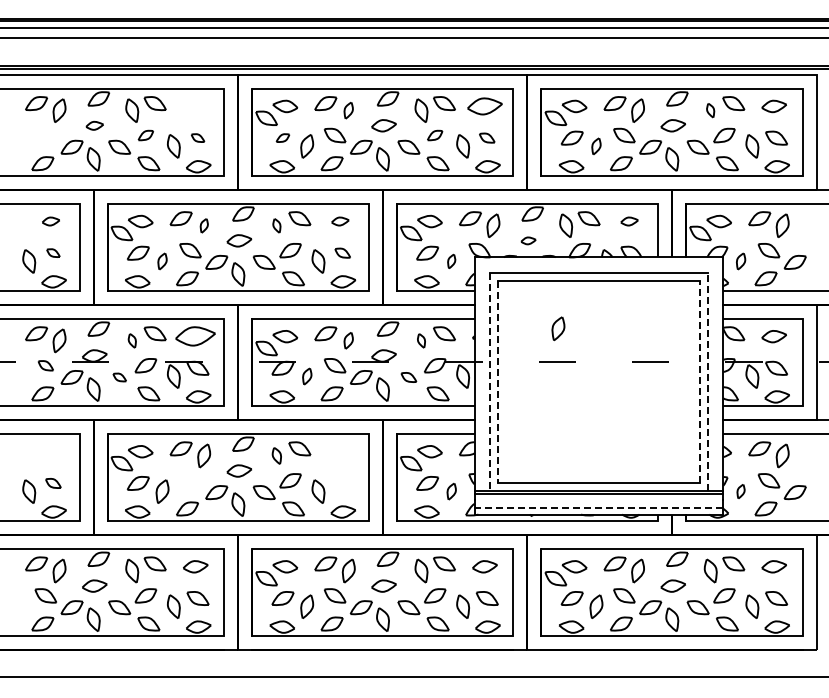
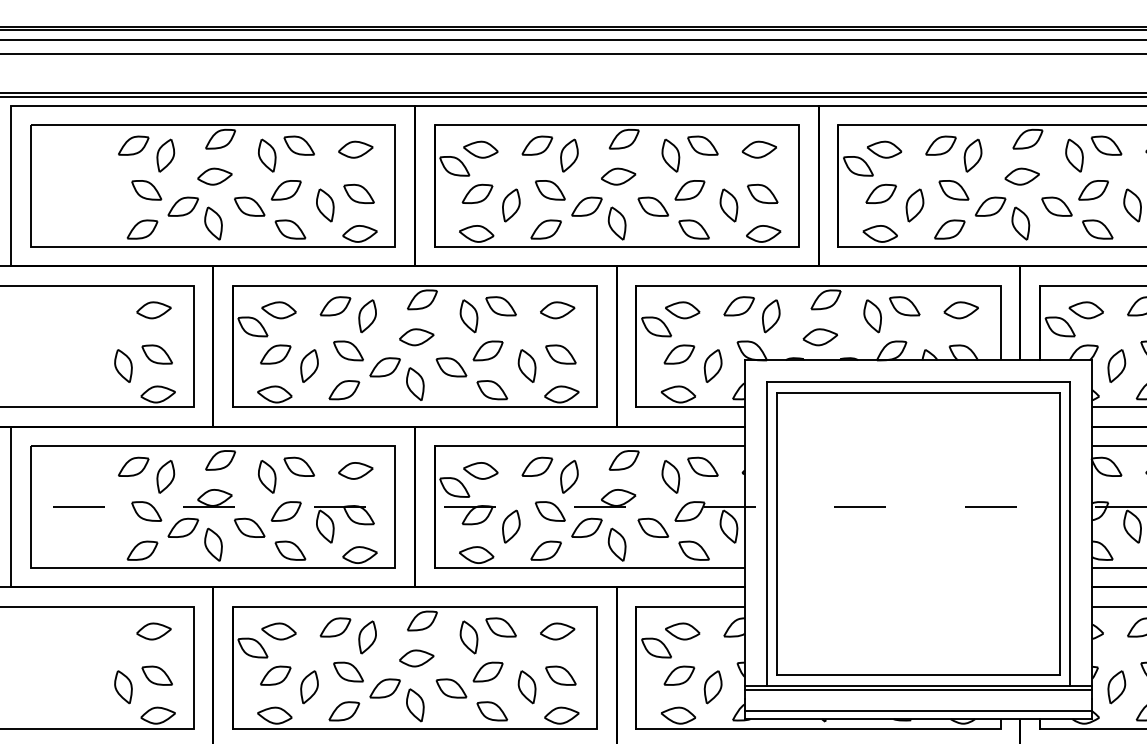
part: (195, 106) -> (355, 149), added
part: (484, 106) -> (758, 149), size x0.71
part: (348, 110) -> (569, 155), size x1.43
part: (710, 110) -> (1074, 155), size x1.67
part: (94, 125) -> (214, 176), size x1.43
part: (45, 135) -> (146, 190), added
part: (145, 135) -> (285, 190), size x1.43
part: (434, 135) -> (689, 190), size x1.43
part: (197, 137) -> (358, 193), size x1.67
part: (282, 137) -> (476, 193), size x1.67
part: (486, 137) -> (761, 193), size x1.43
part: (596, 146) -> (915, 205), size x1.43
part: (50, 221) -> (153, 310), size x1.43
part: (340, 221) -> (557, 310), size x1.43
part: (629, 221) -> (961, 310), size x1.43
part: (204, 225) -> (368, 315), size x1.67
part: (276, 225) -> (468, 315), size x1.67
part: (528, 240) -> (820, 336), size x1.67
part: (53, 252) -> (157, 353), size x1.67
part: (342, 252) -> (560, 353), size x1.43
part: (162, 261) -> (309, 366), size x1.43
part: (451, 261) -> (712, 366), size x1.67
part: (740, 261) -> (1116, 366), size x1.43
part: (558, 328) -> (862, 459), removed
part: (195, 336) -> (355, 470), size x0.62
part: (132, 340) -> (267, 476), size x1.67
part: (348, 340) -> (569, 476), size x1.43
part: (421, 340) -> (670, 476), size x1.67
part: (45, 365) -> (146, 511), size x1.43
part: (307, 376) -> (511, 526), size x1.43
part: (119, 377) -> (249, 527), size x1.67
part: (408, 377) -> (652, 527), size x1.43
line: (490, 381) -> (767, 533), dashed -> solid
line: (700, 381) -> (1060, 533), dashed -> solid
line: (707, 381) -> (1069, 533), dashed -> solid
line: (497, 382) -> (776, 534), dashed -> solid
part: (50, 451) -> (153, 631), added
part: (340, 451) -> (557, 631), added
part: (276, 455) -> (468, 636), size x1.43
part: (190, 480) -> (348, 671), added
part: (53, 483) -> (157, 675), size x1.43
part: (342, 483) -> (560, 675), added
part: (451, 491) -> (712, 687), size x1.43
part: (740, 491) -> (1116, 687), size x1.67
line: (598, 508) -> (917, 710), dashed -> solid

